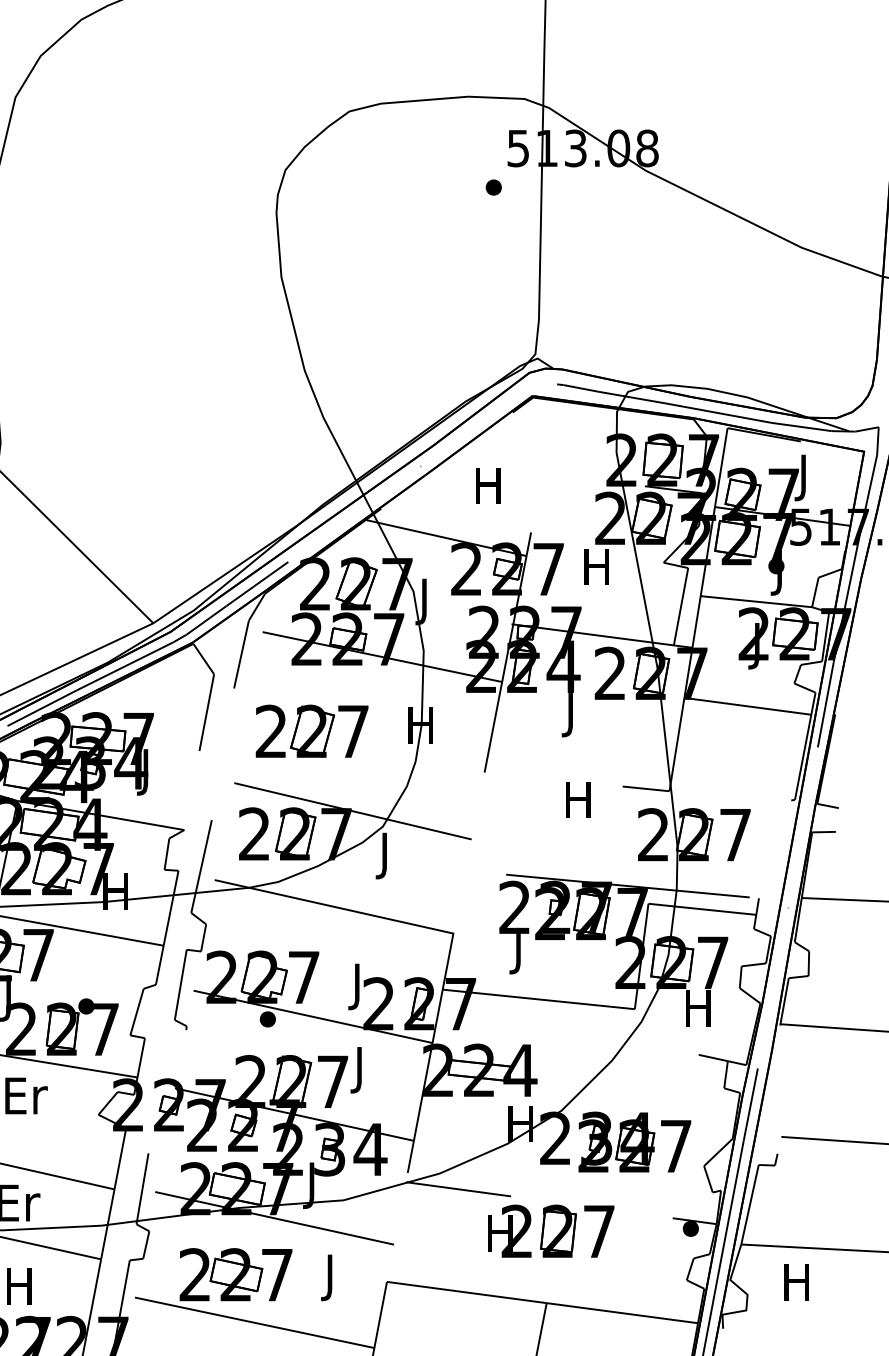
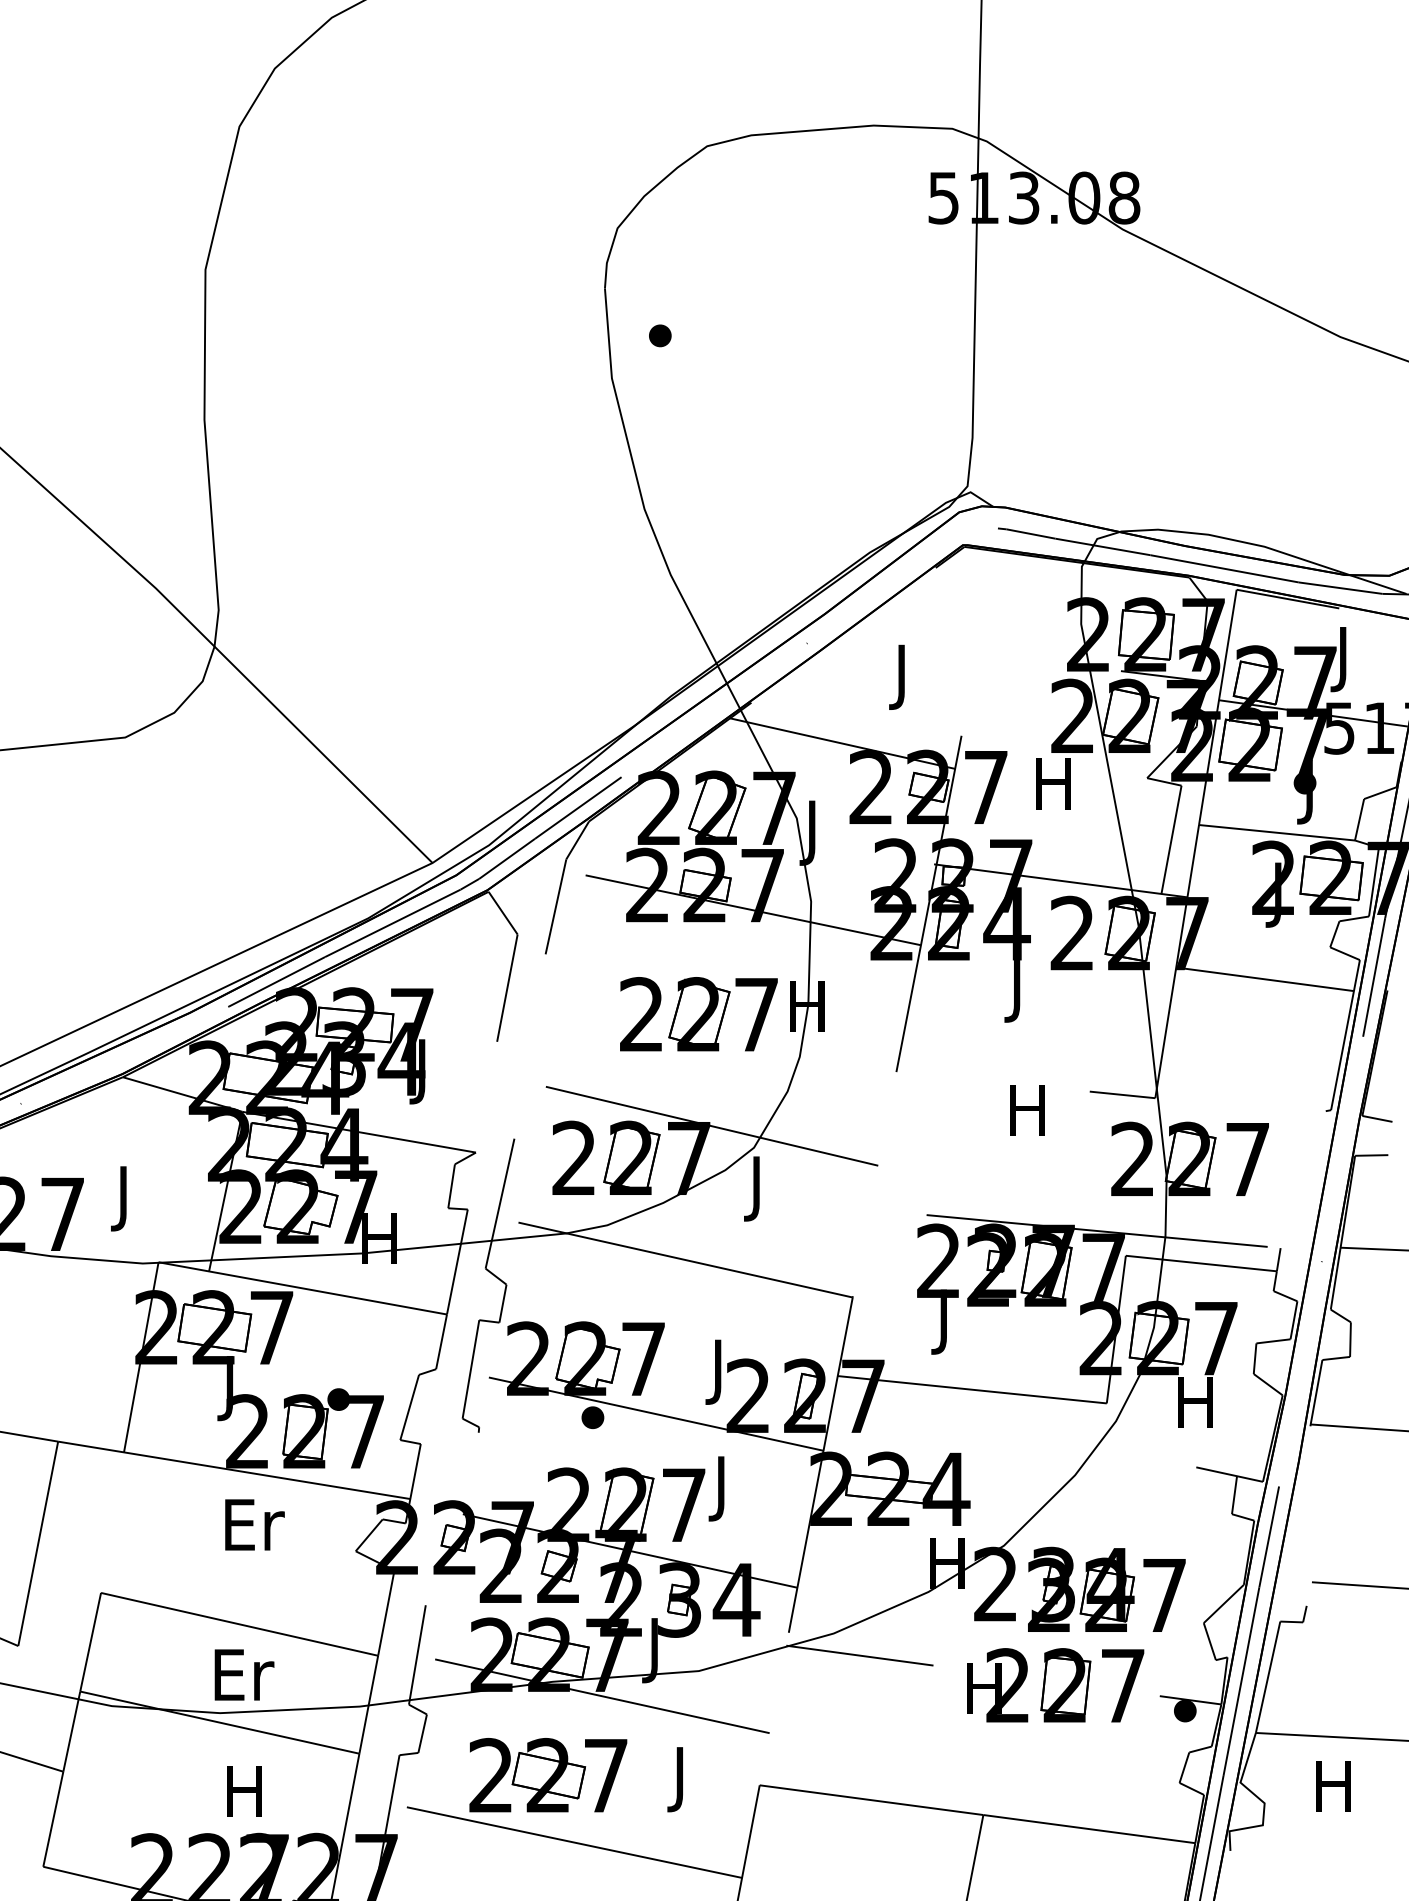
part: (493, 187) -> (660, 335), moved
text: (488, 490) -> (901, 676), H -> J
part: (311, 731) -> (698, 1014), moved
part: (551, 1231) -> (1055, 1685), moved

